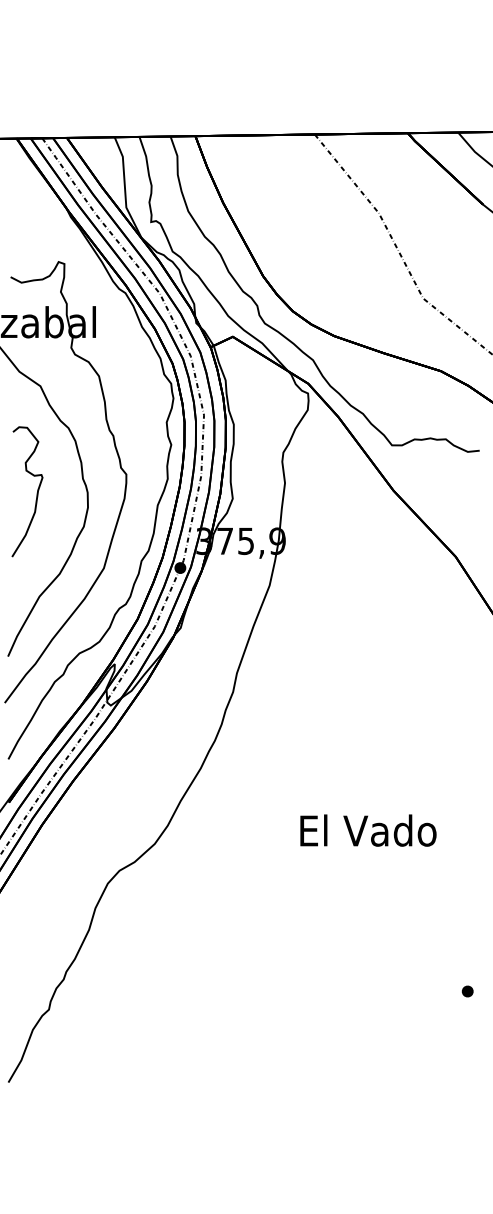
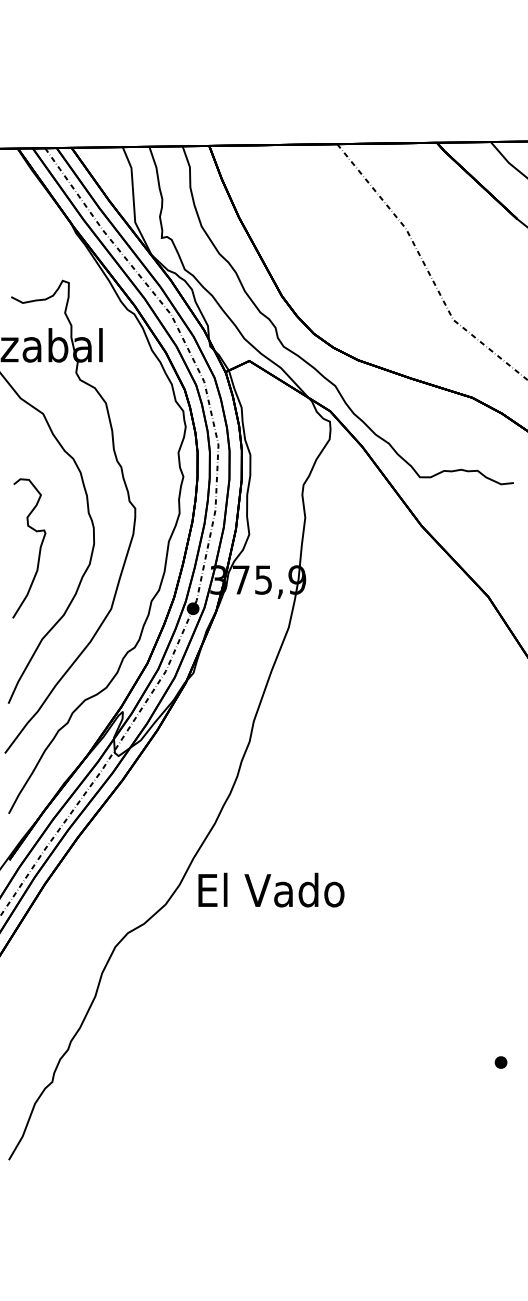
curve: (36, 493) -> (38, 550), moved
text: (368, 830) -> (271, 890), moved

